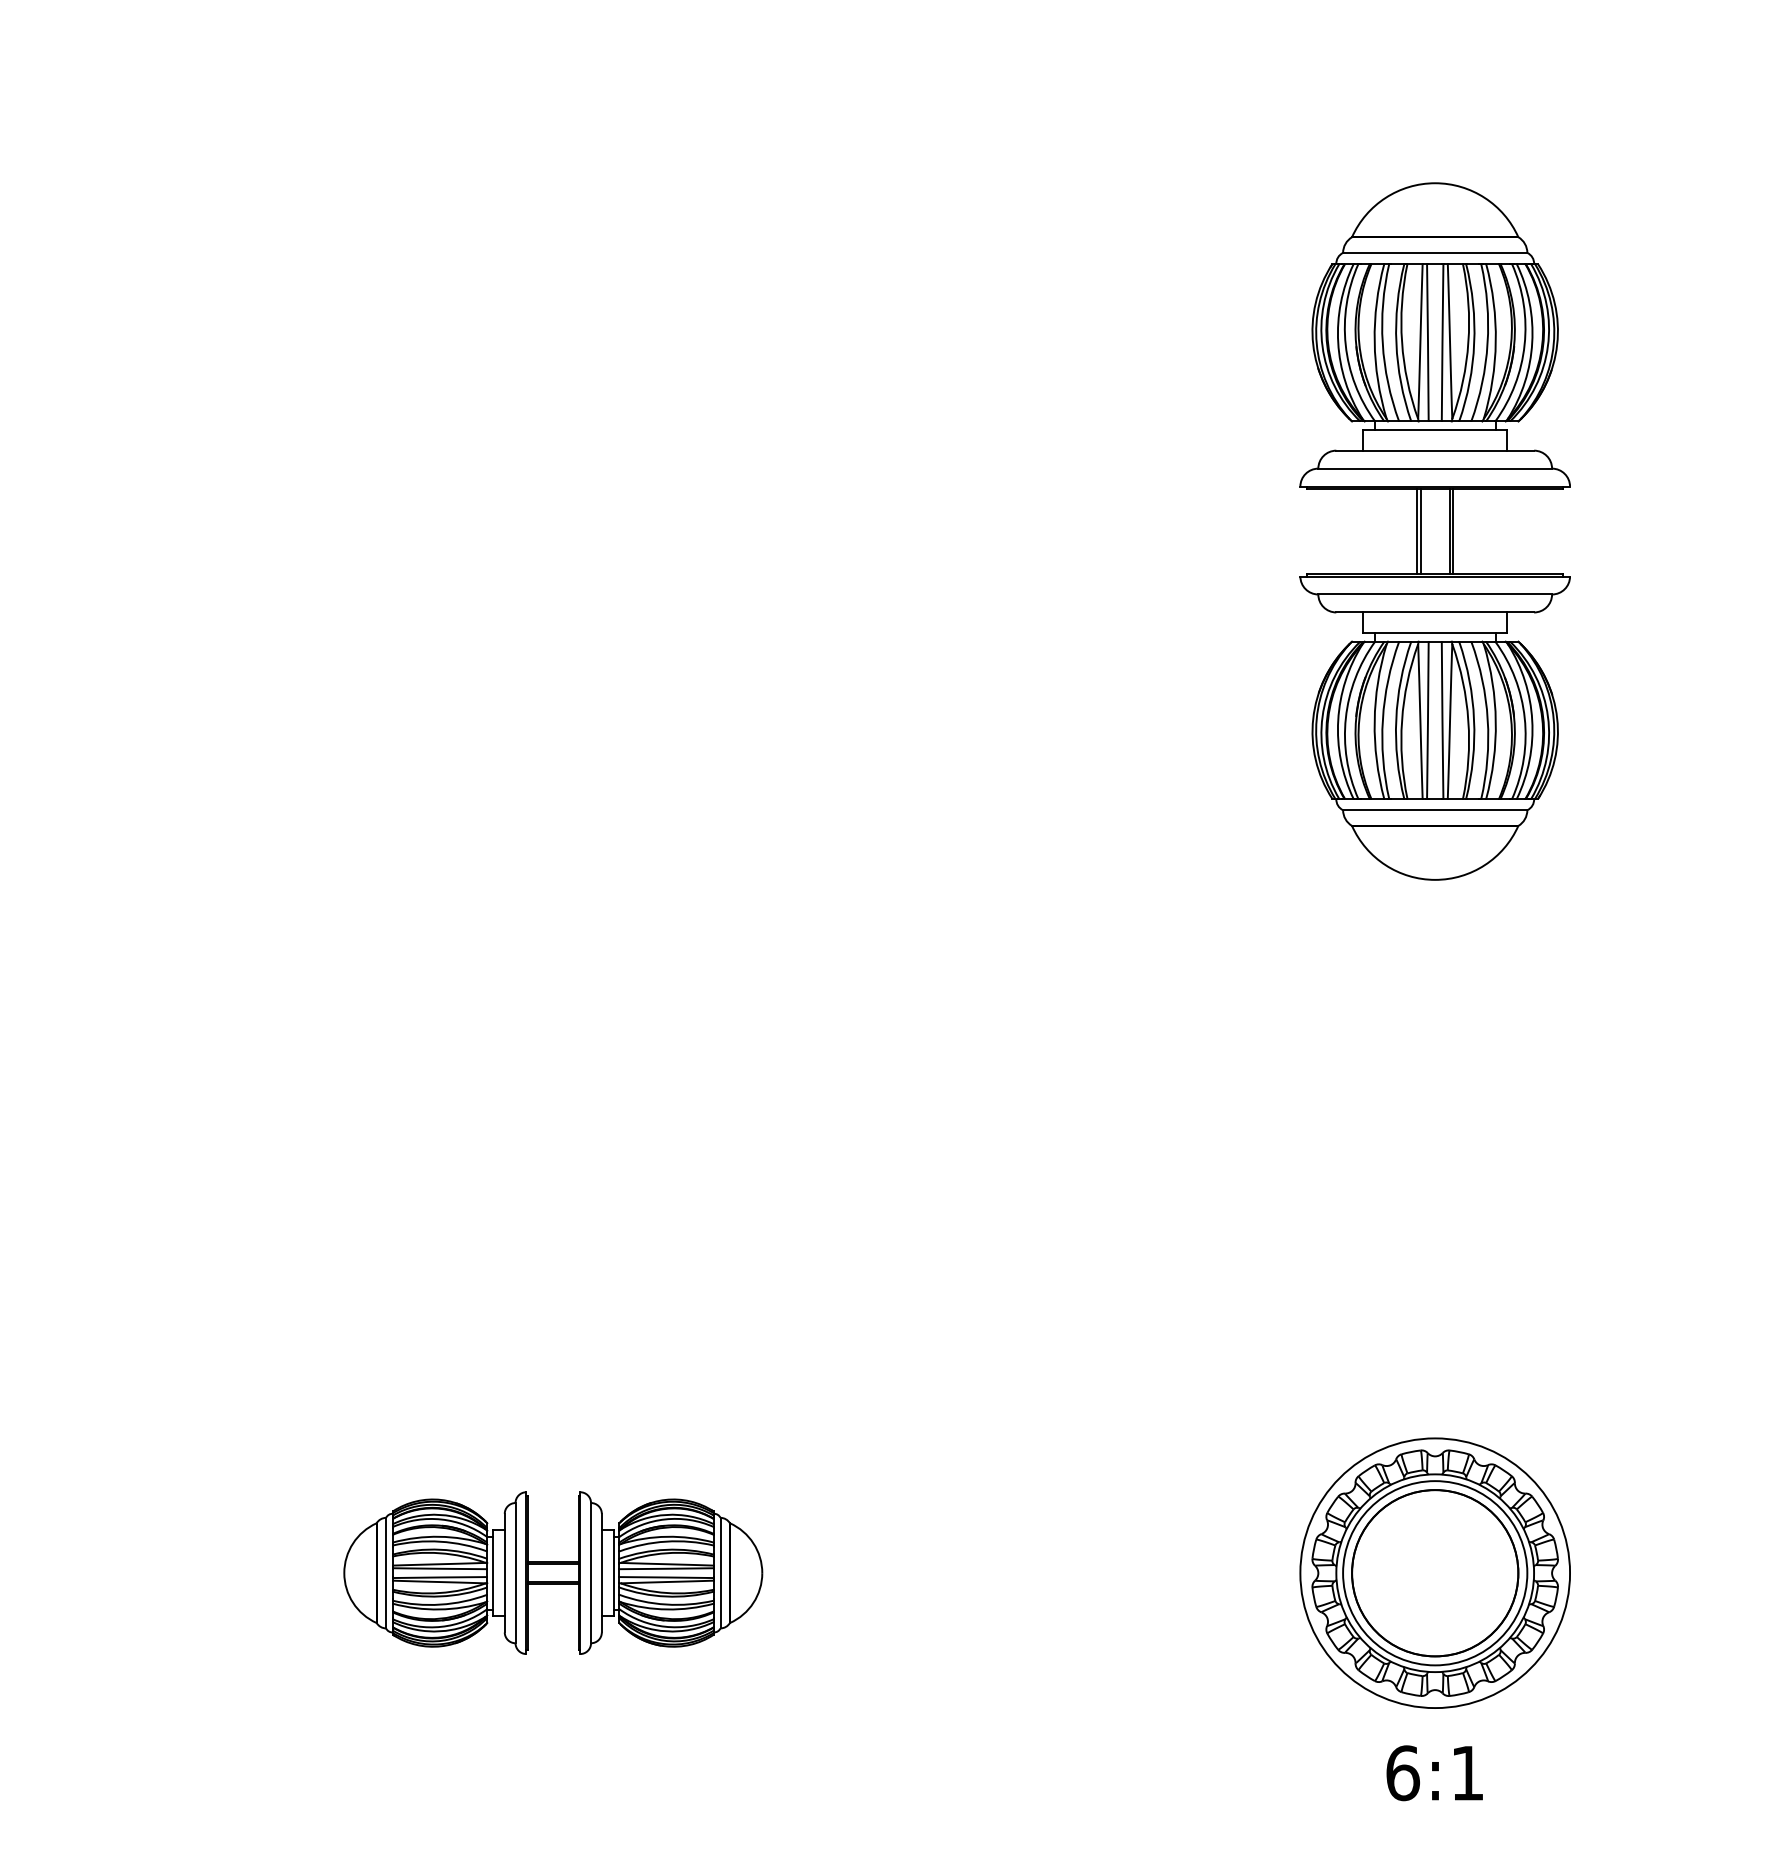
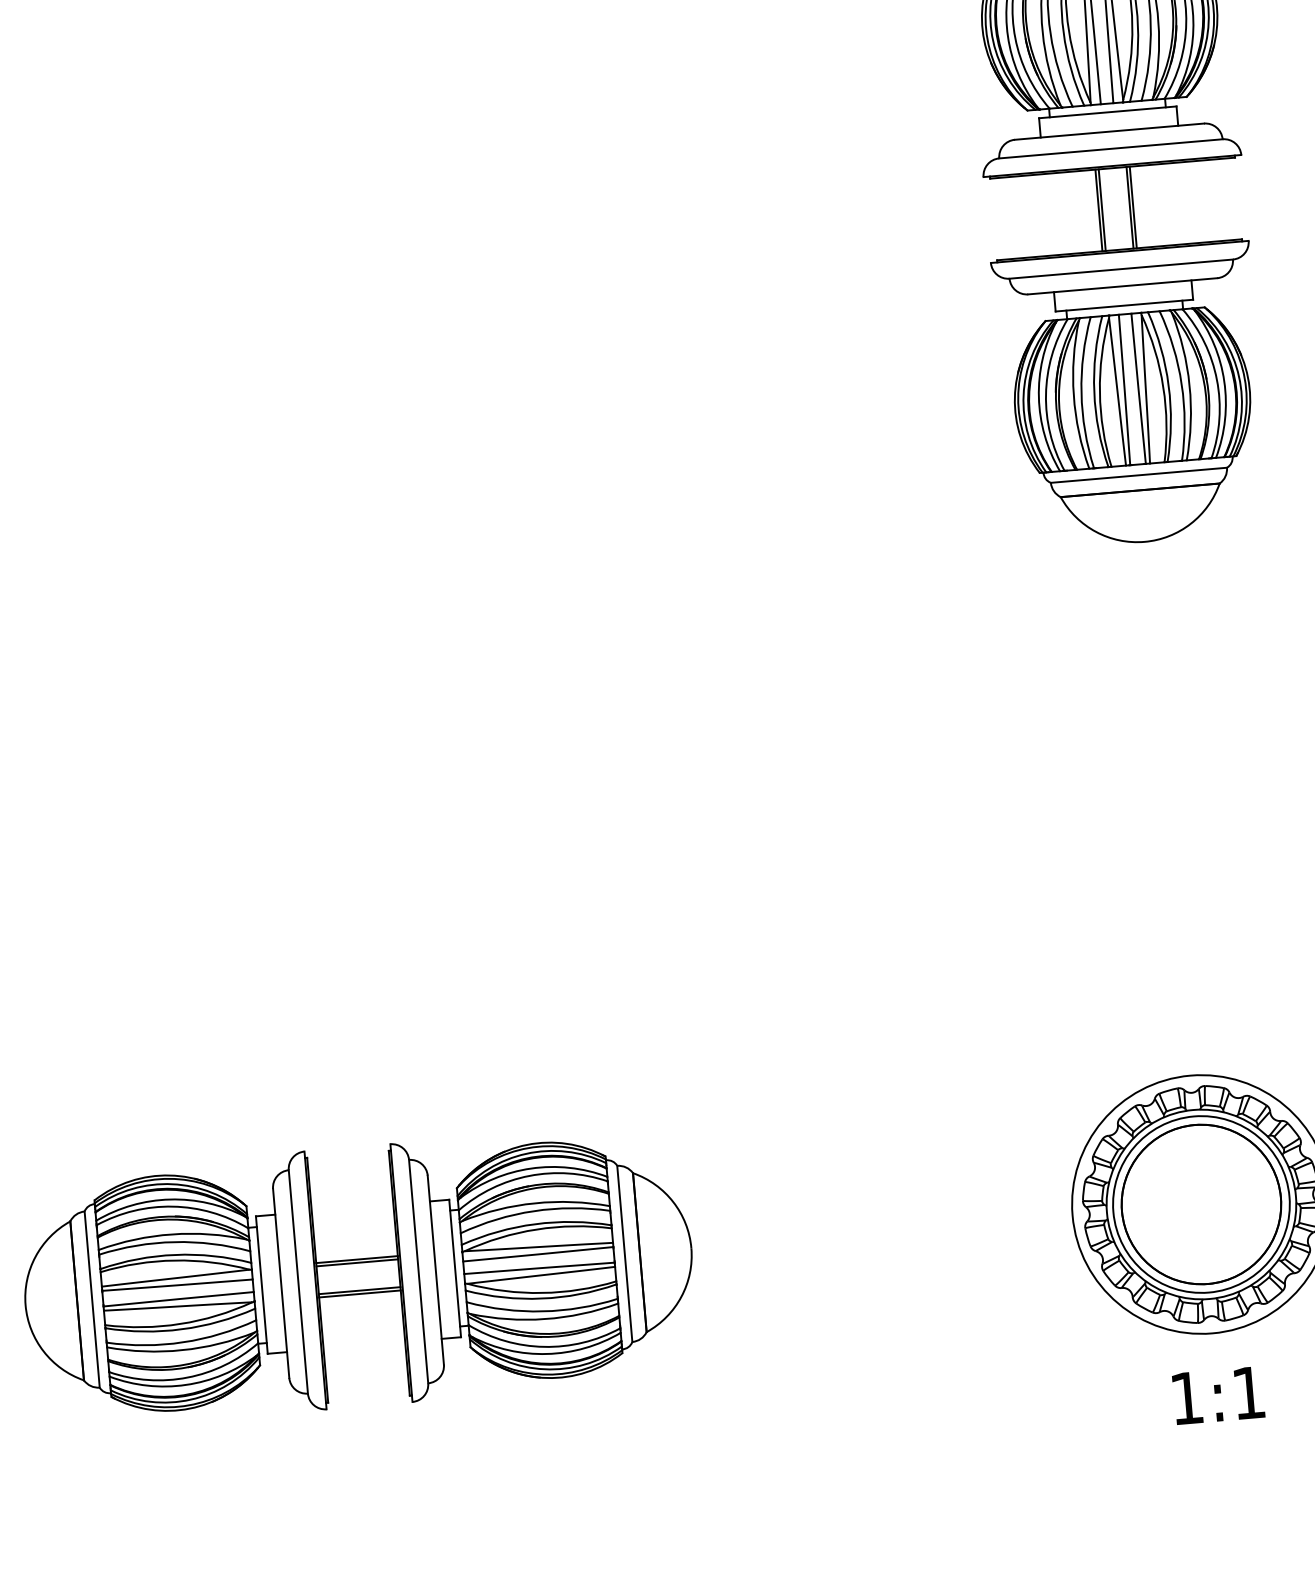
part: (553, 1572) -> (358, 1276), size x1.67
text: (1402, 1773) -> (1186, 1398), 6:1 -> 1:1

